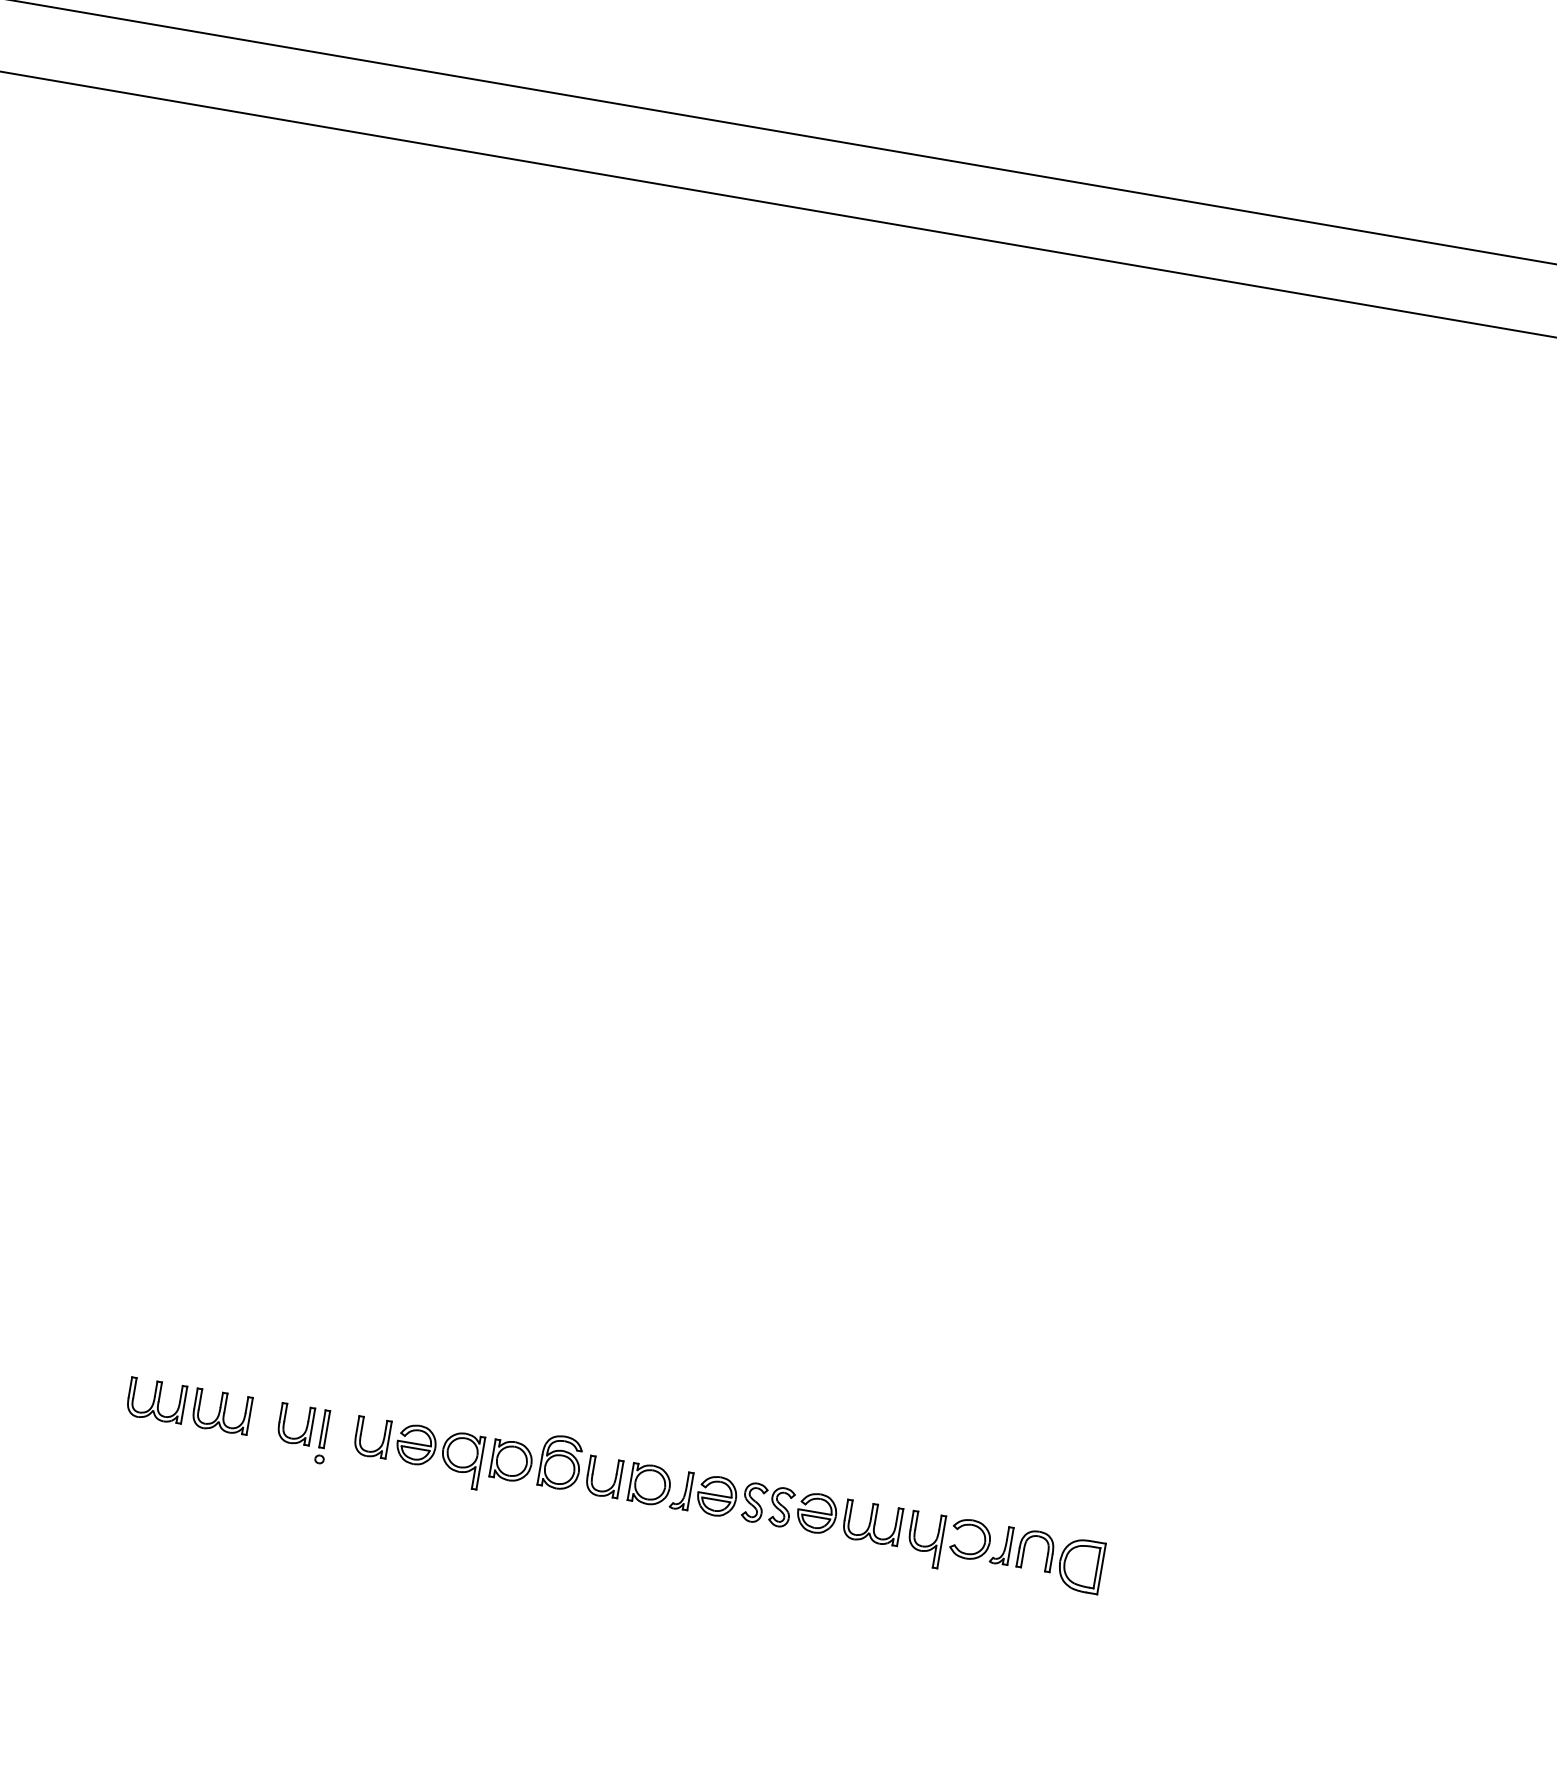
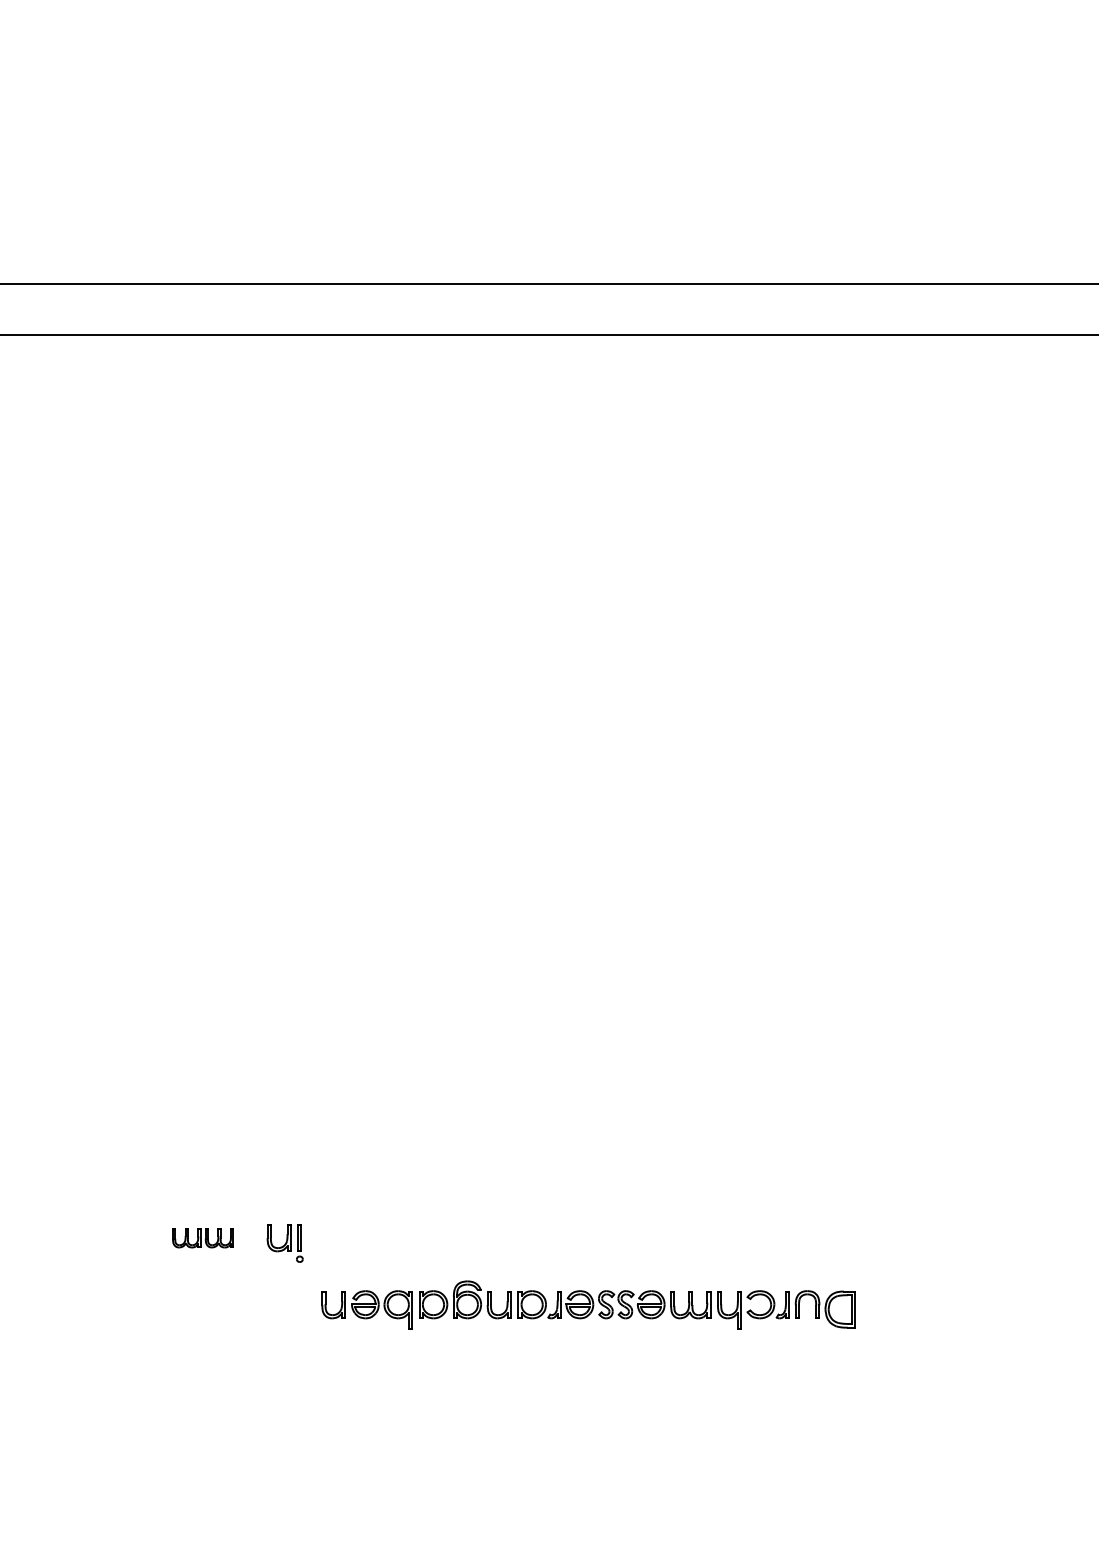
part: (188, 1406) -> (202, 1238), size x0.7
part: (729, 1498) -> (588, 1304), moved

